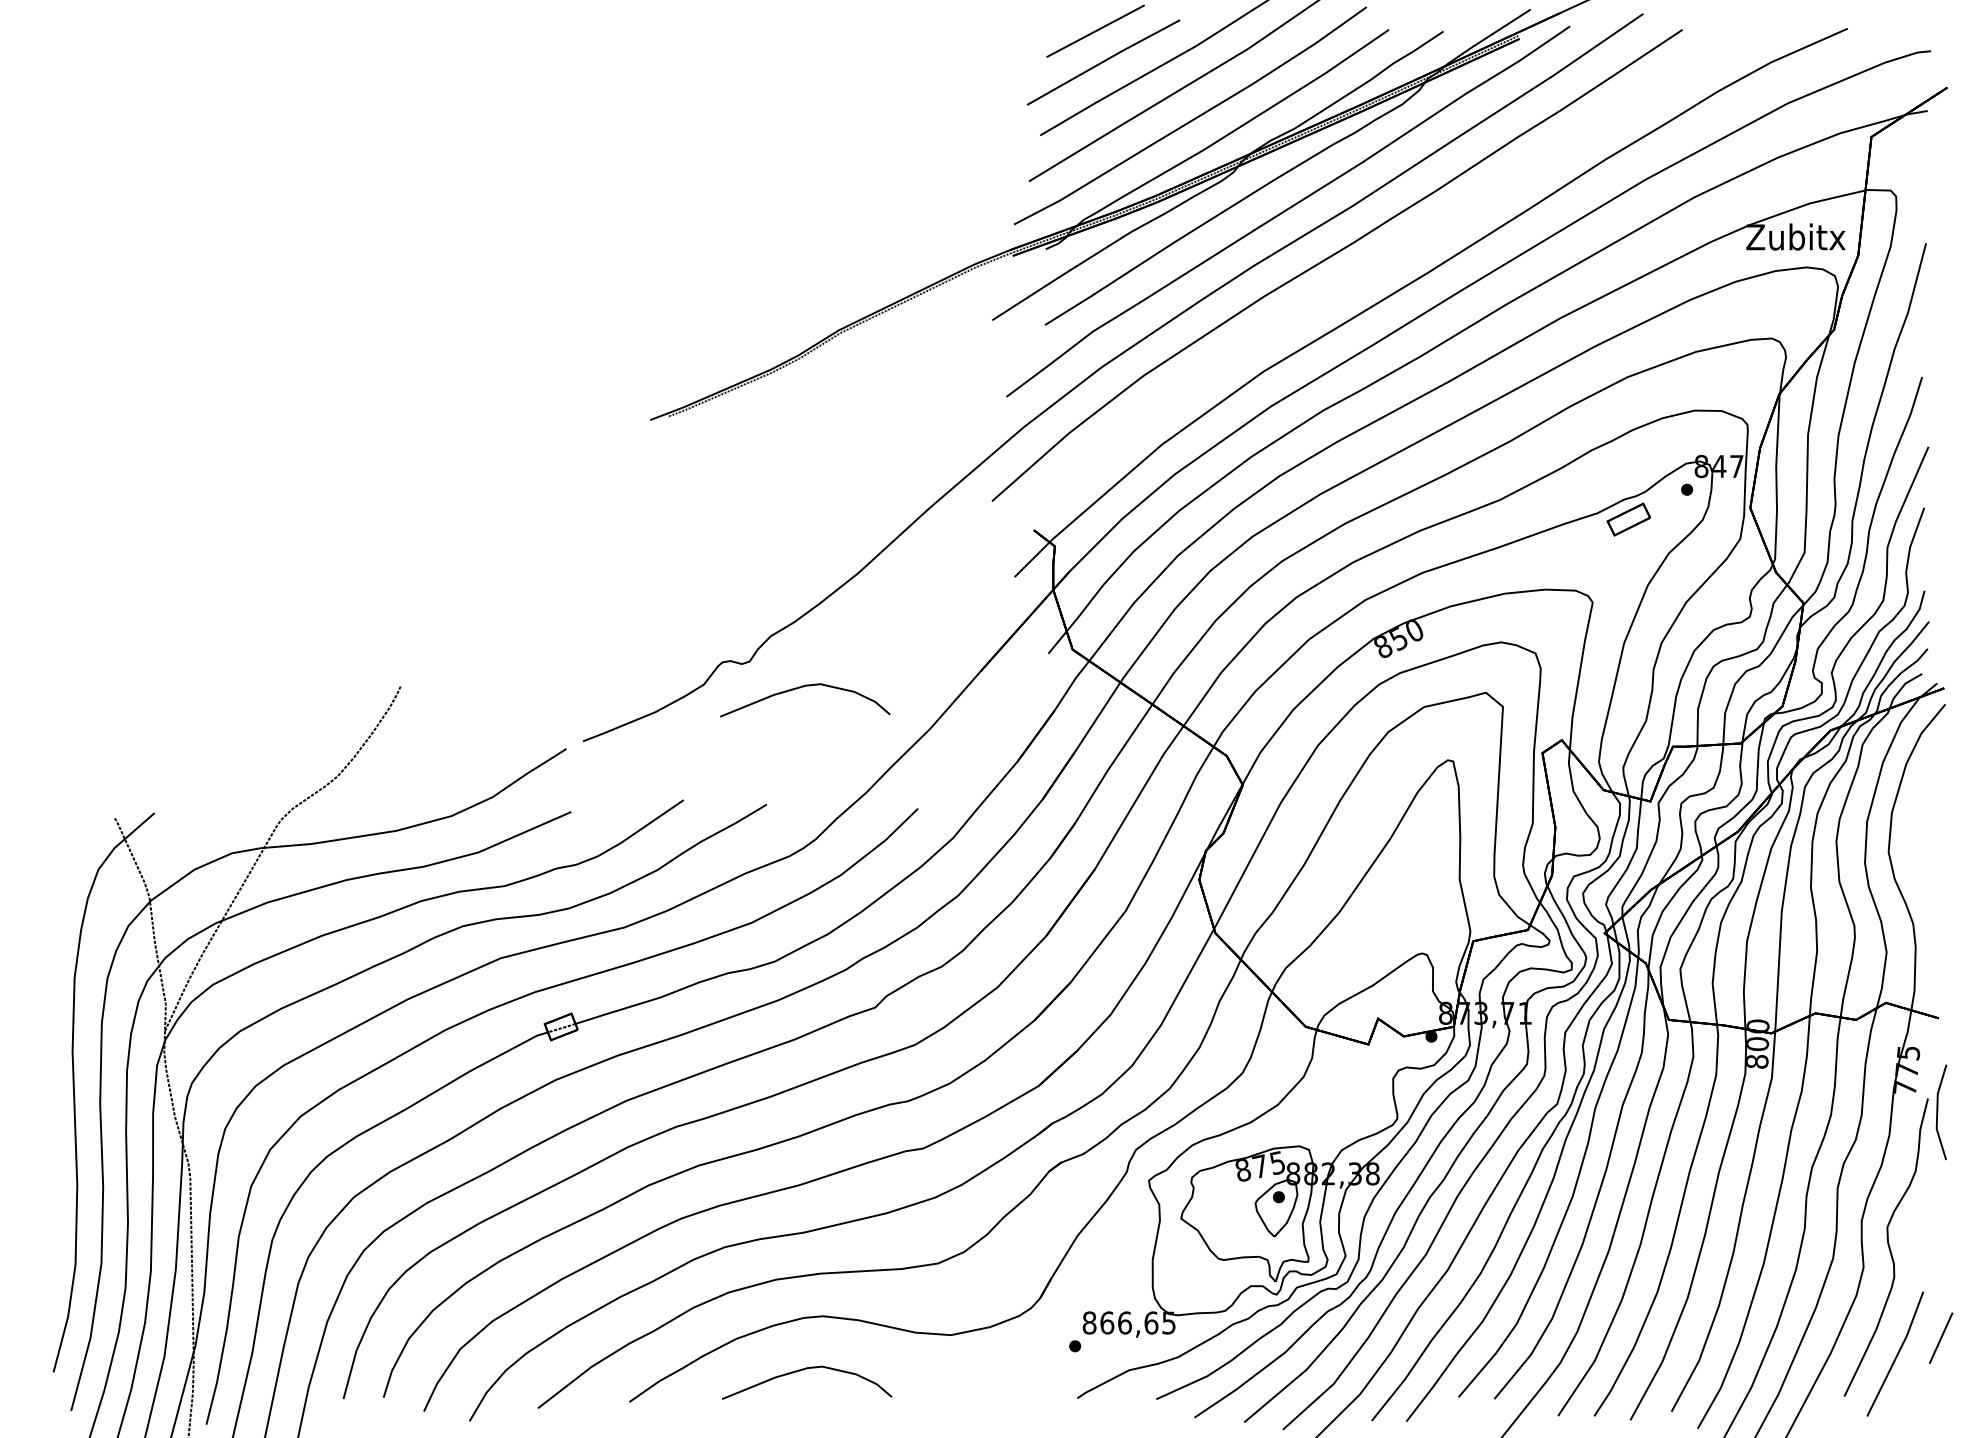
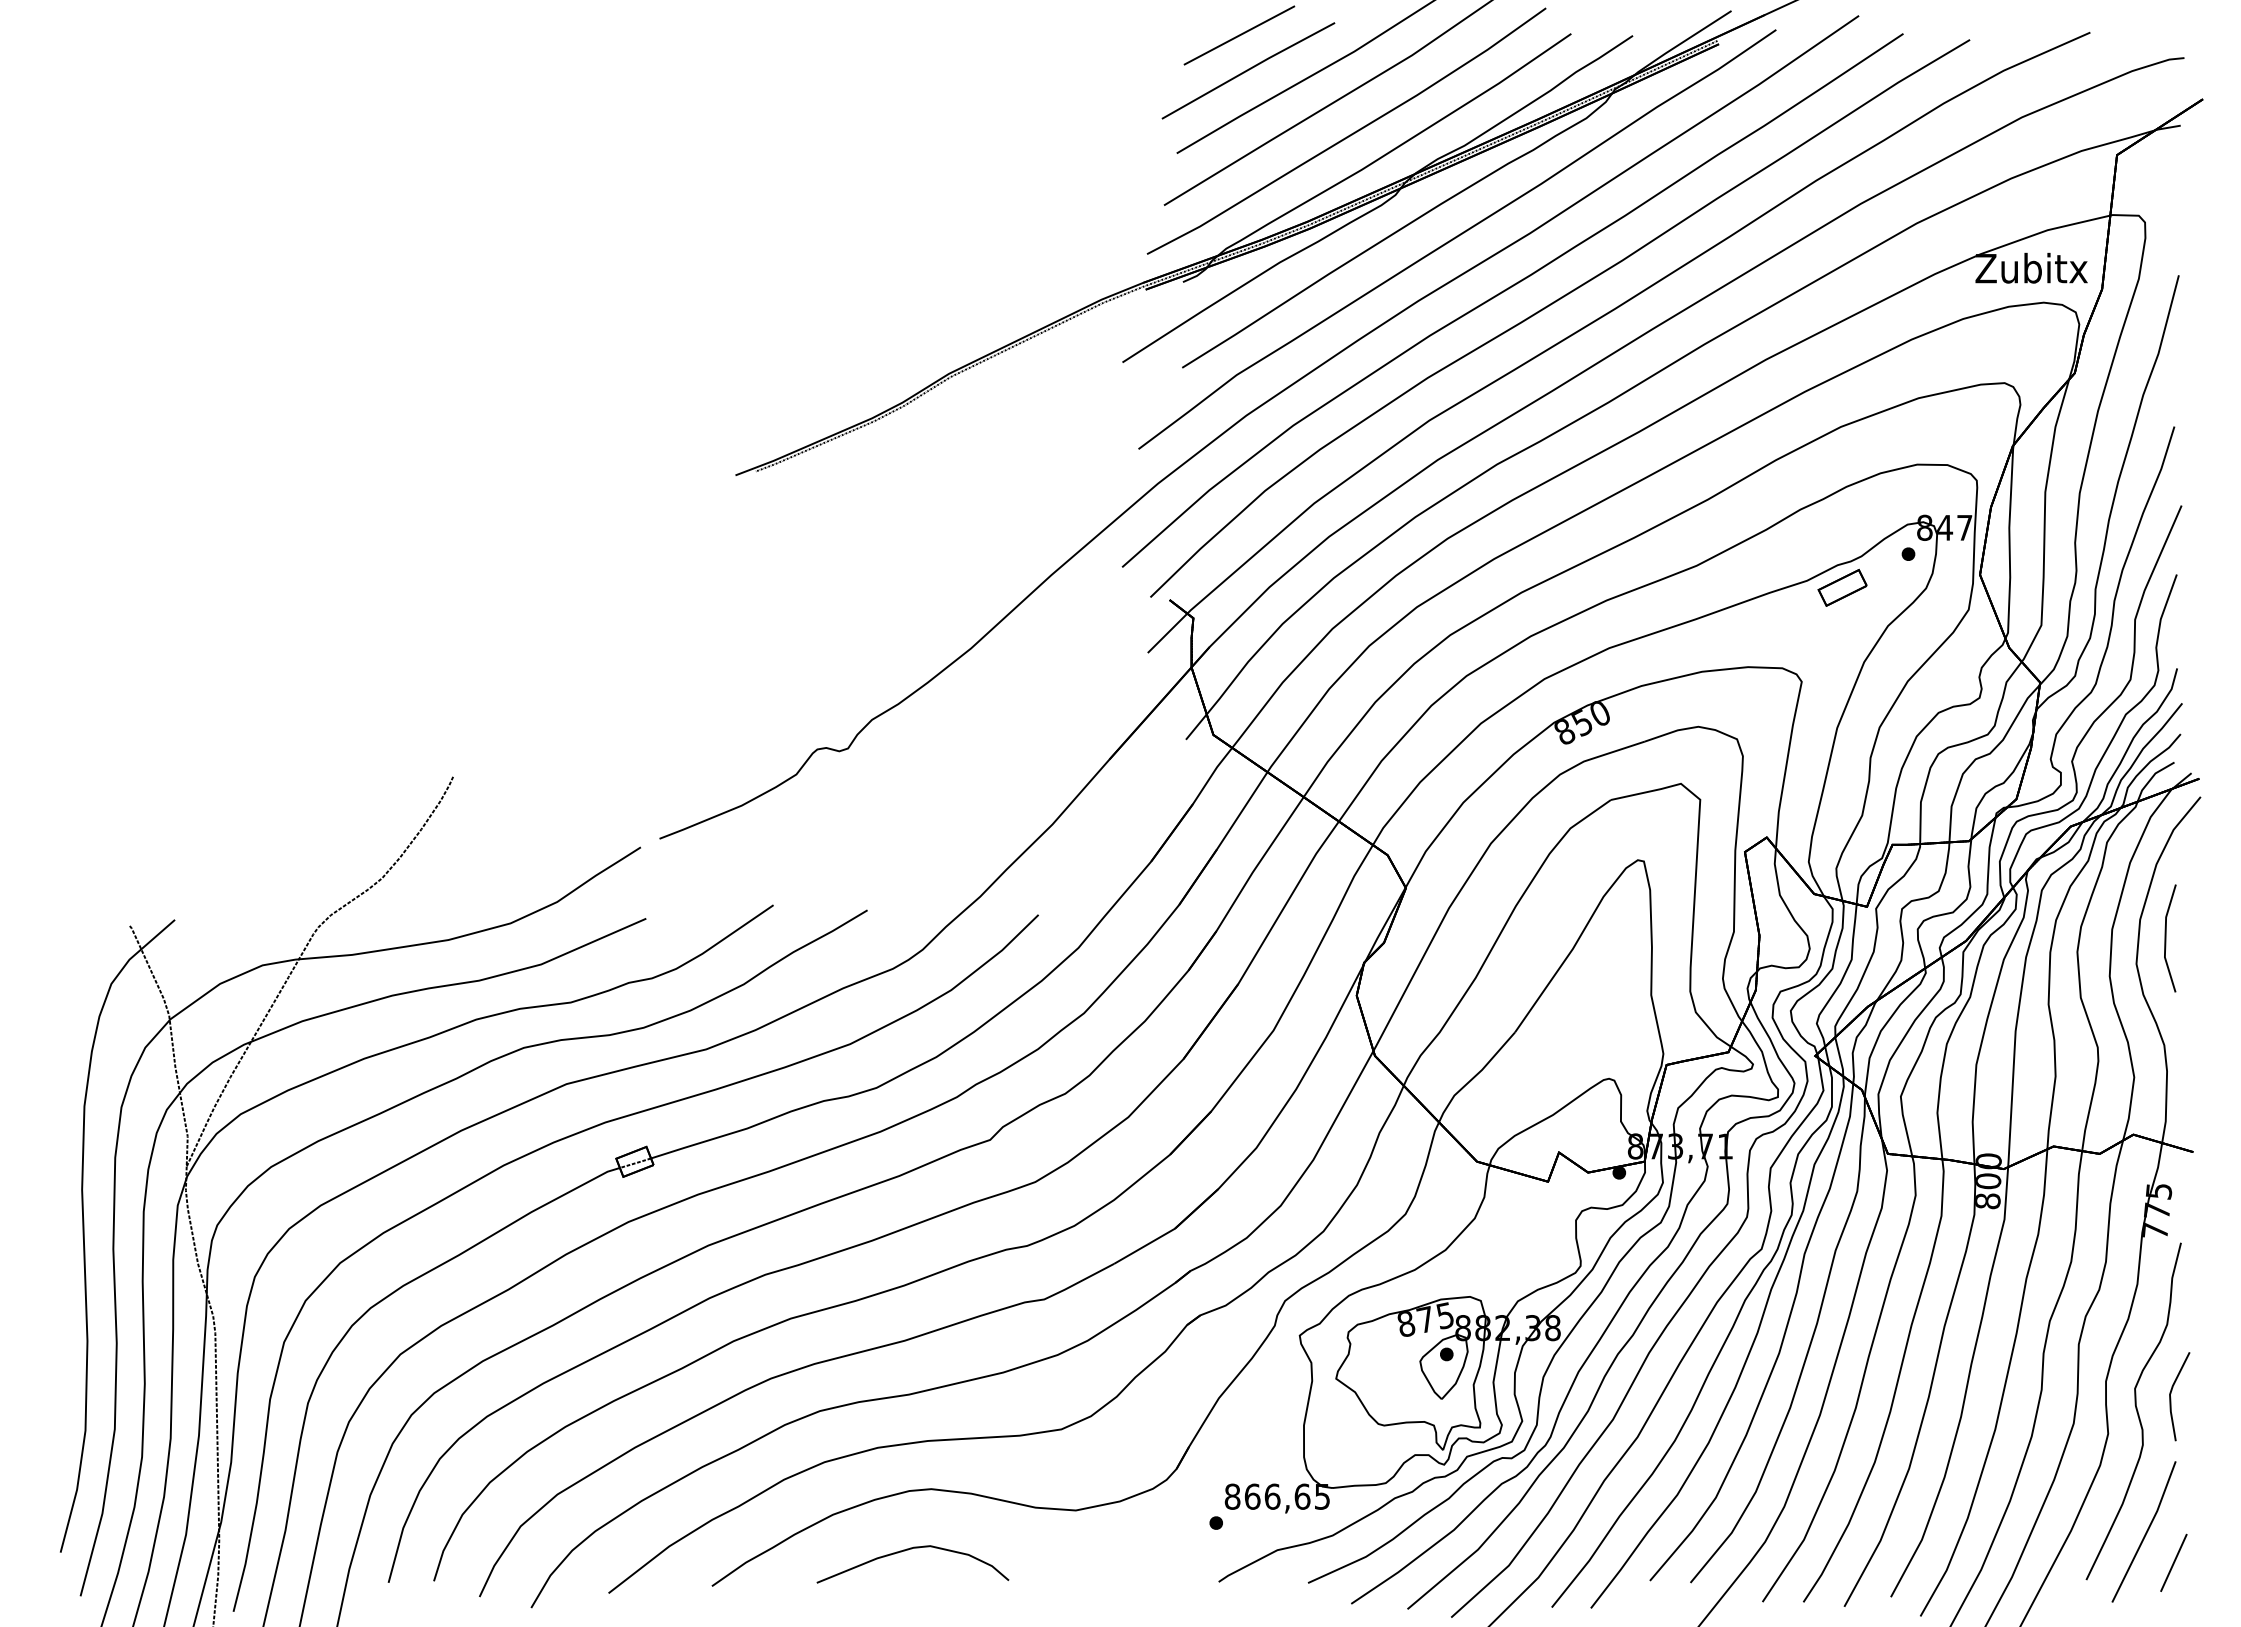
curve: (1371, 269) -> (1551, 305), added
curve: (801, 688) -> (906, 778), removed
line: (1938, 1112) -> (2166, 938), moved
line: (1919, 1235) -> (2171, 1397), added
line: (1940, 1337) -> (2173, 1562), moved

